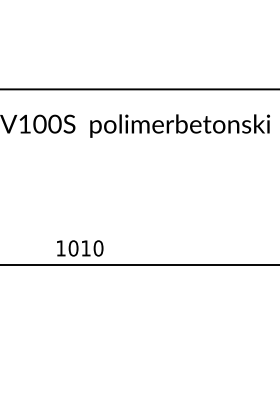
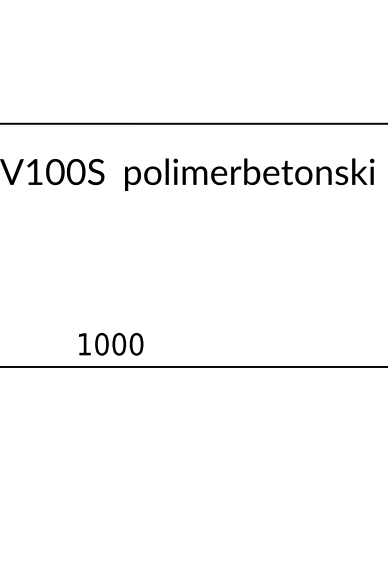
text: (85, 248) -> (118, 344), 1010 -> 1000

